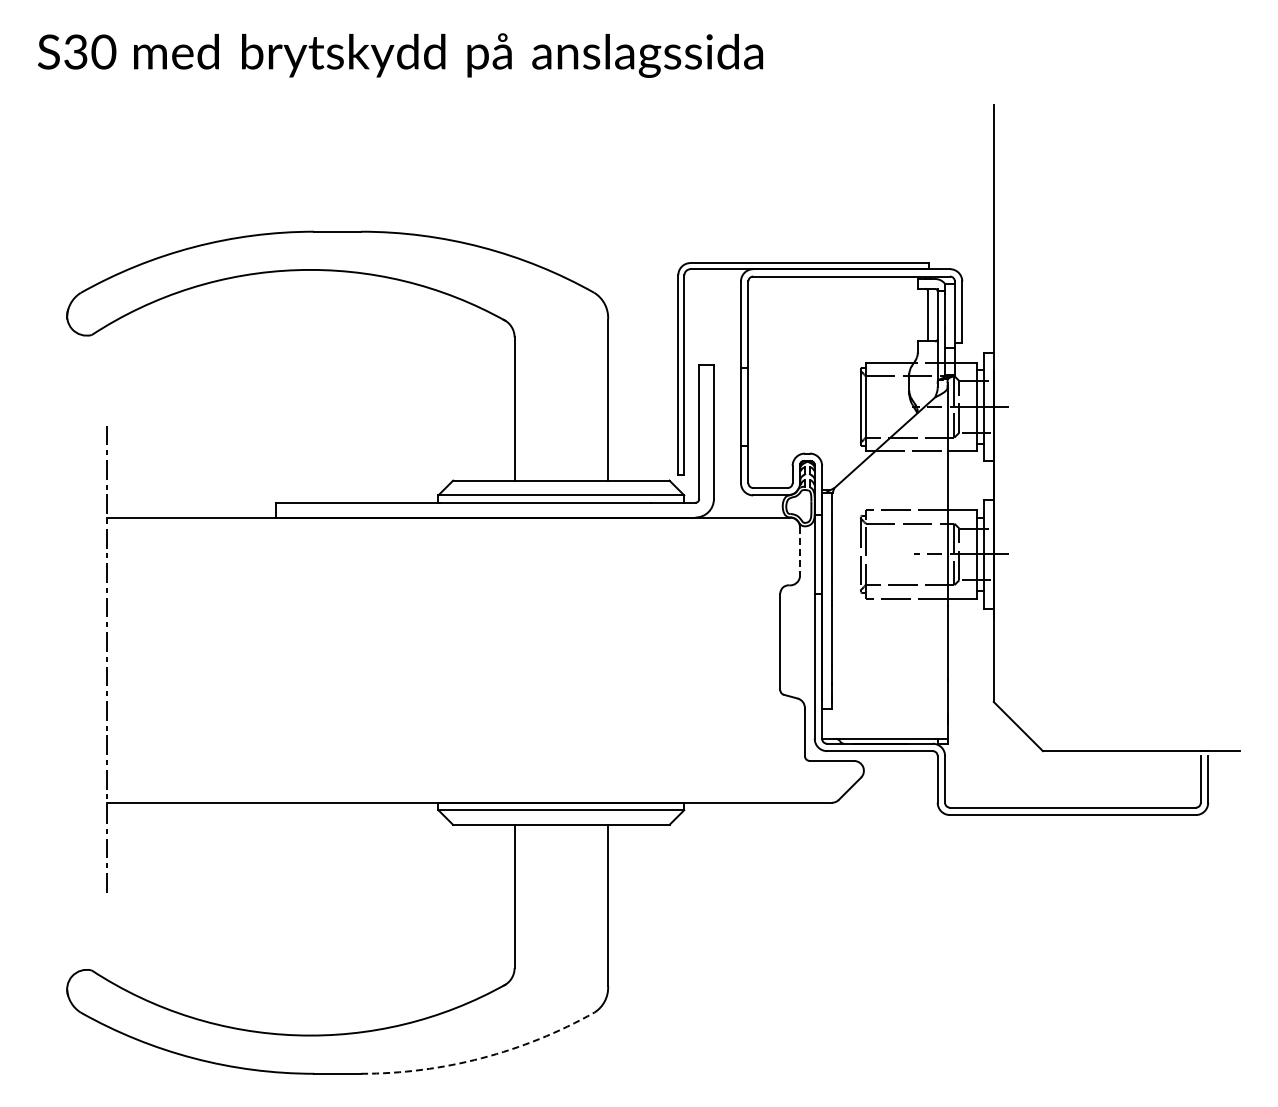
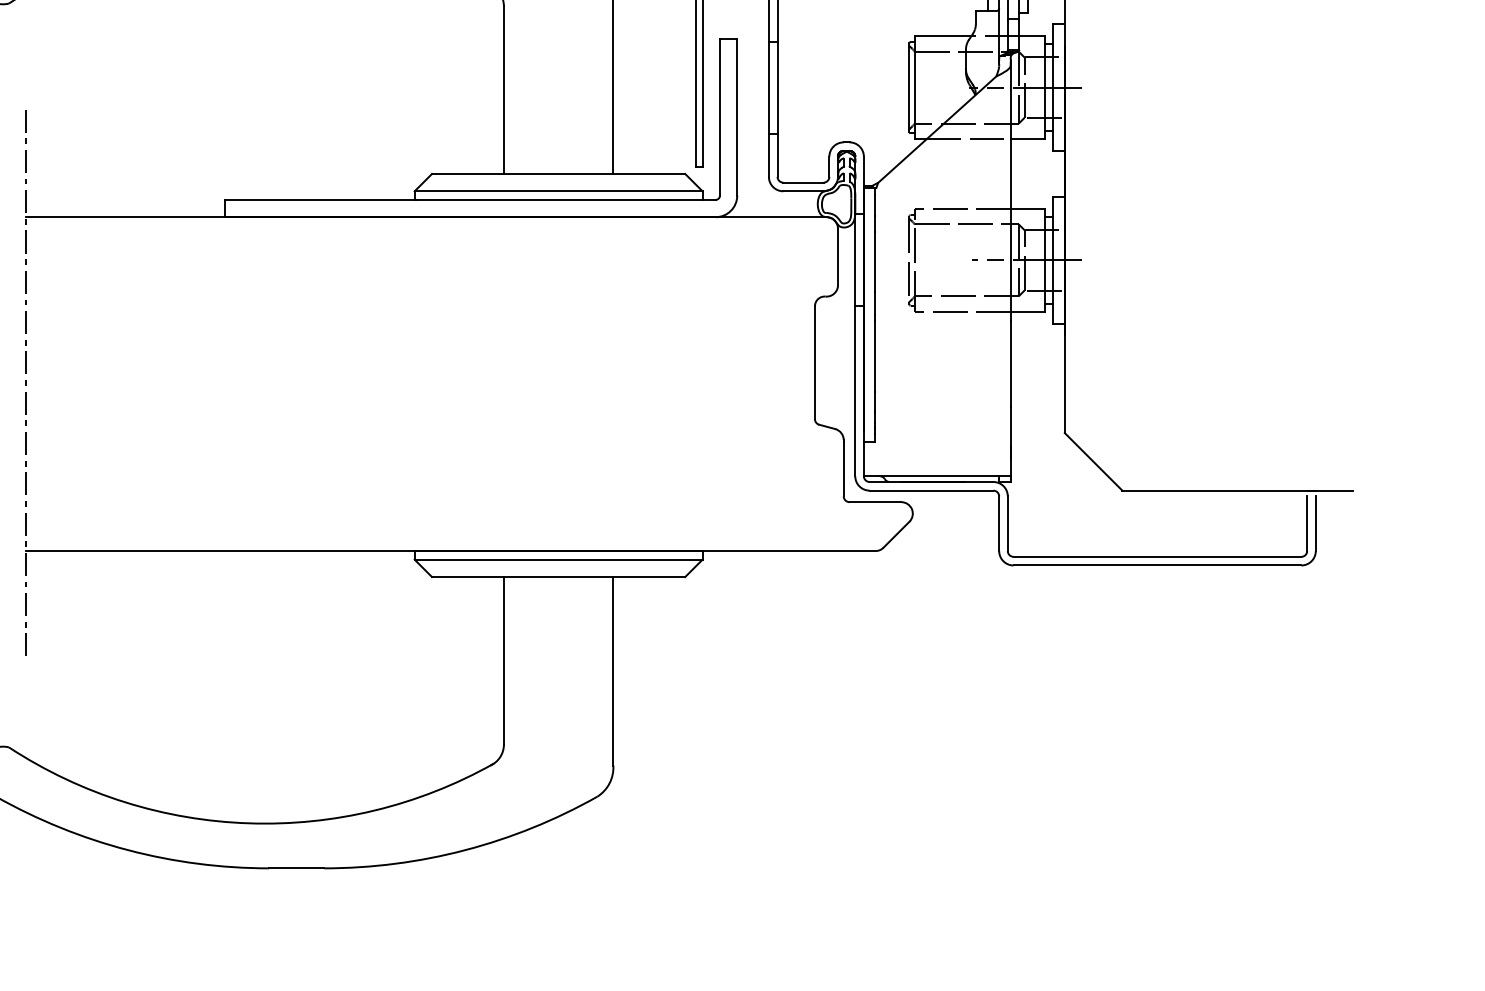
line: (800, 551) -> (838, 256), dashed -> solid
arc: (481, 1058) -> (465, 850), dashed -> solid

